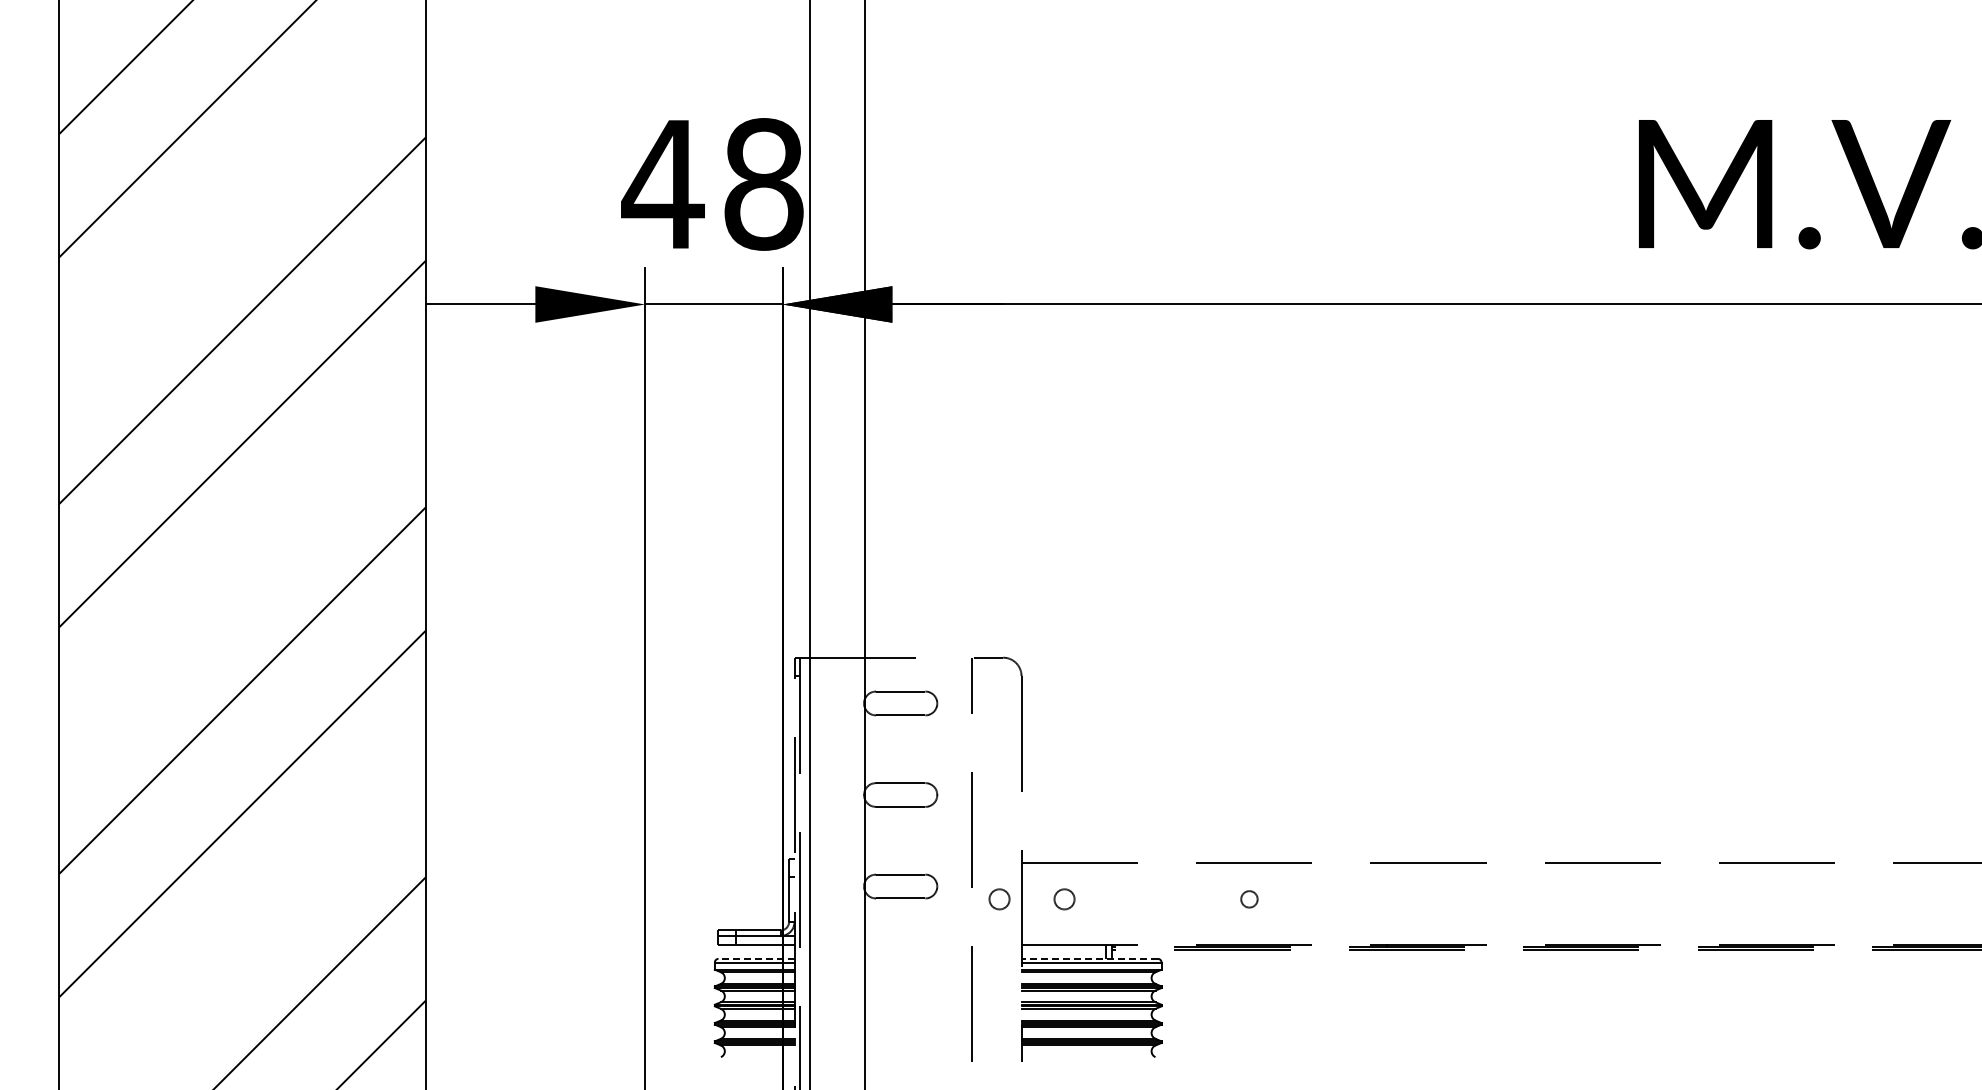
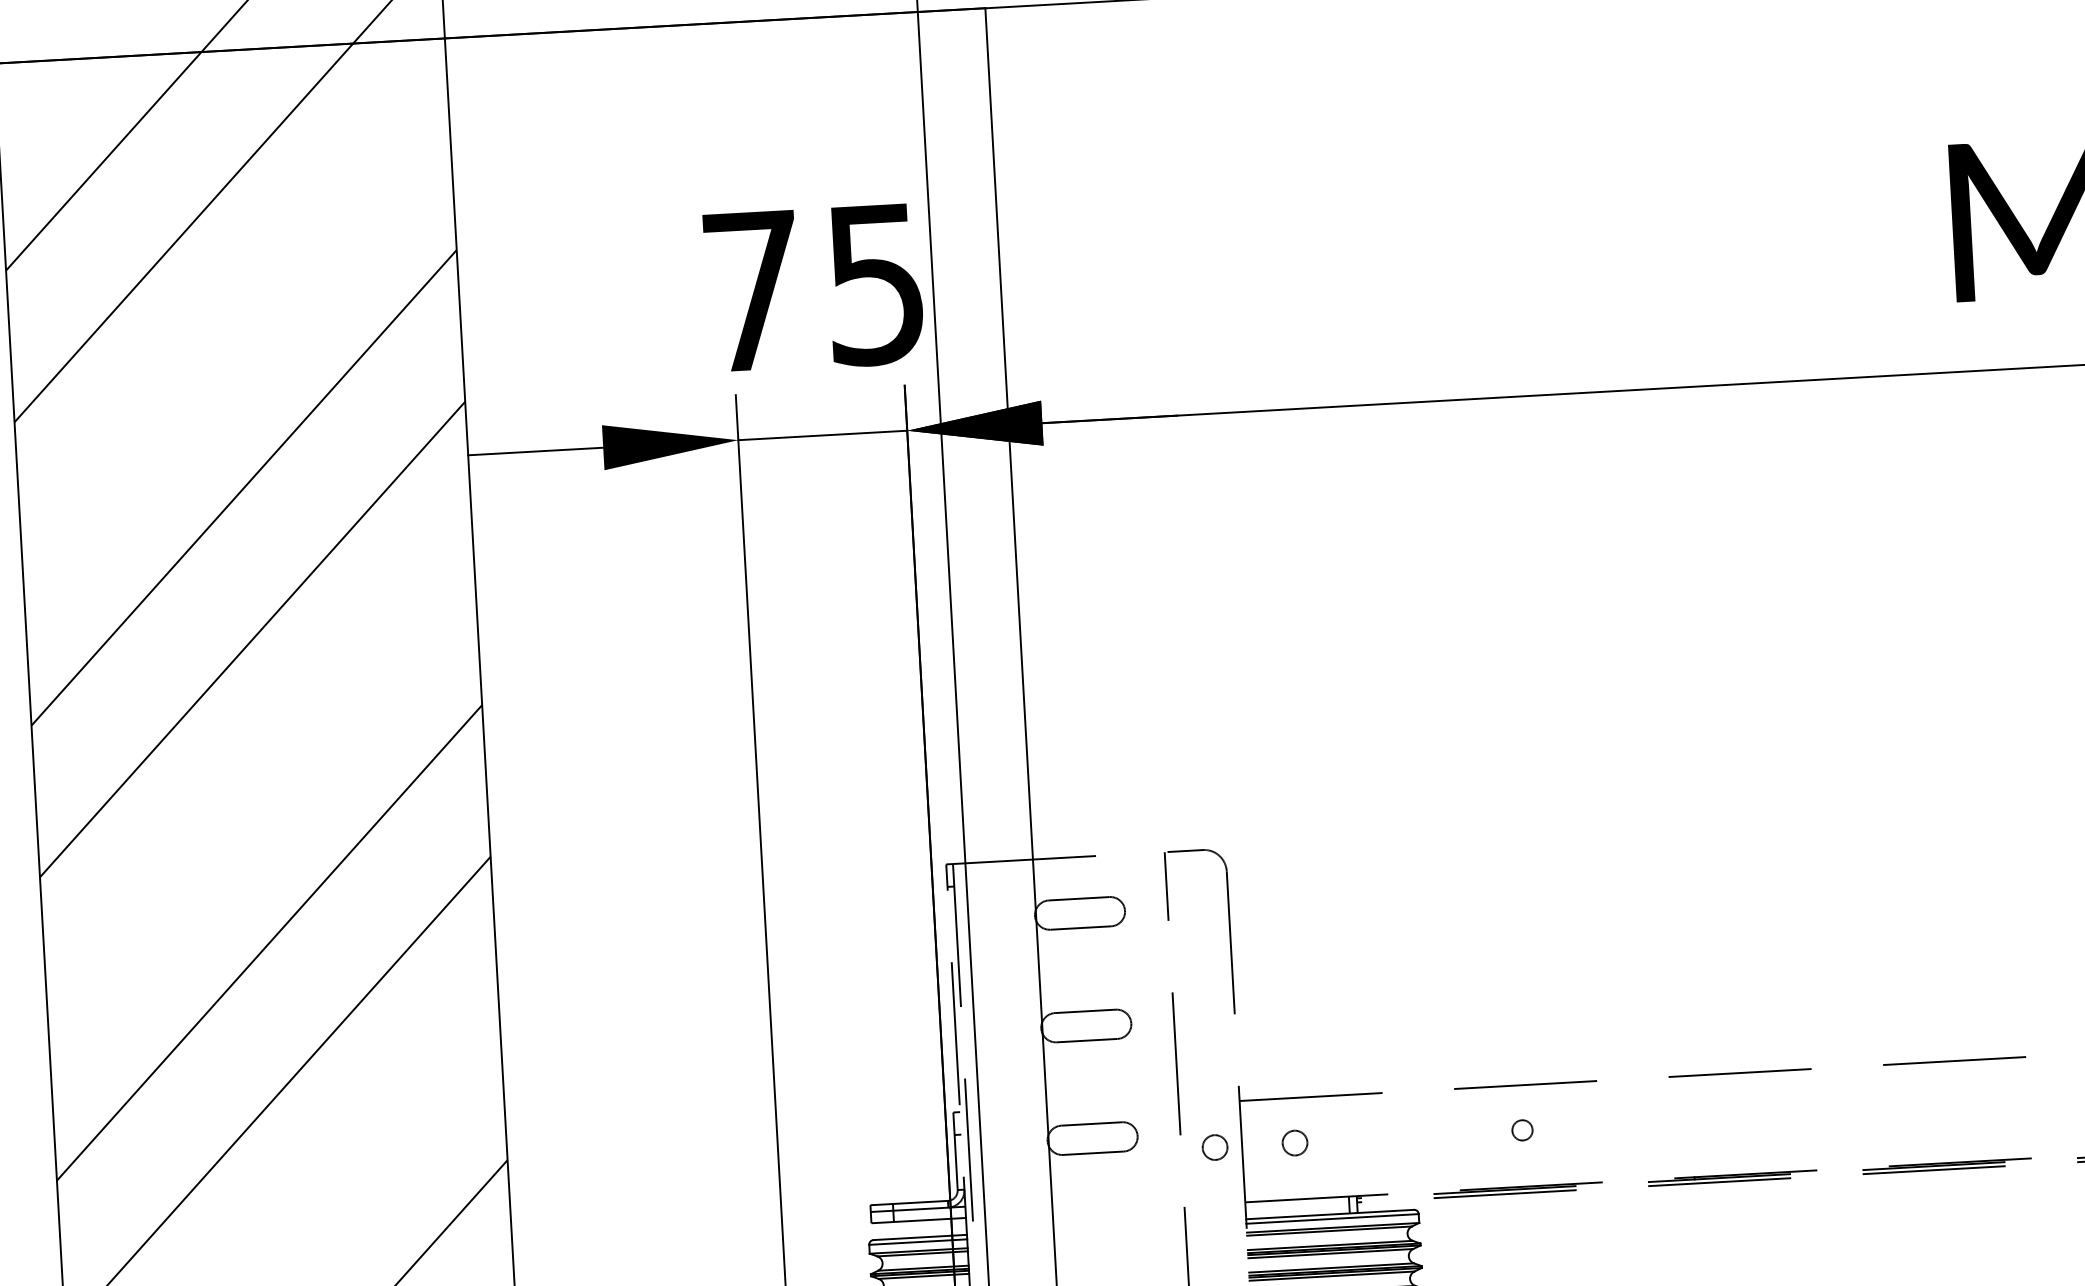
text: (712, 184) -> (812, 287), 48 -> 75
line: (756, 958) -> (920, 1237), dashed -> solid
line: (1089, 958) -> (1329, 1214), dashed -> solid

